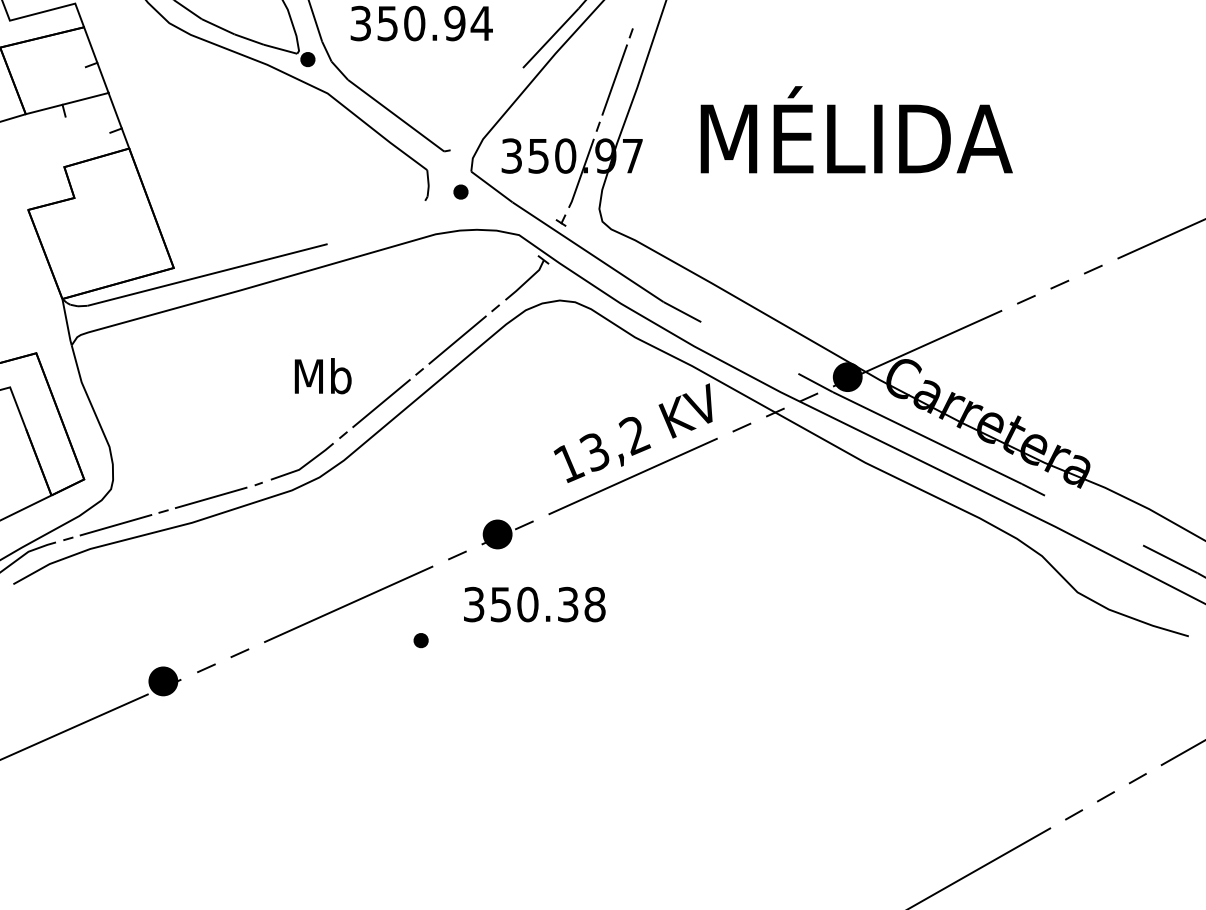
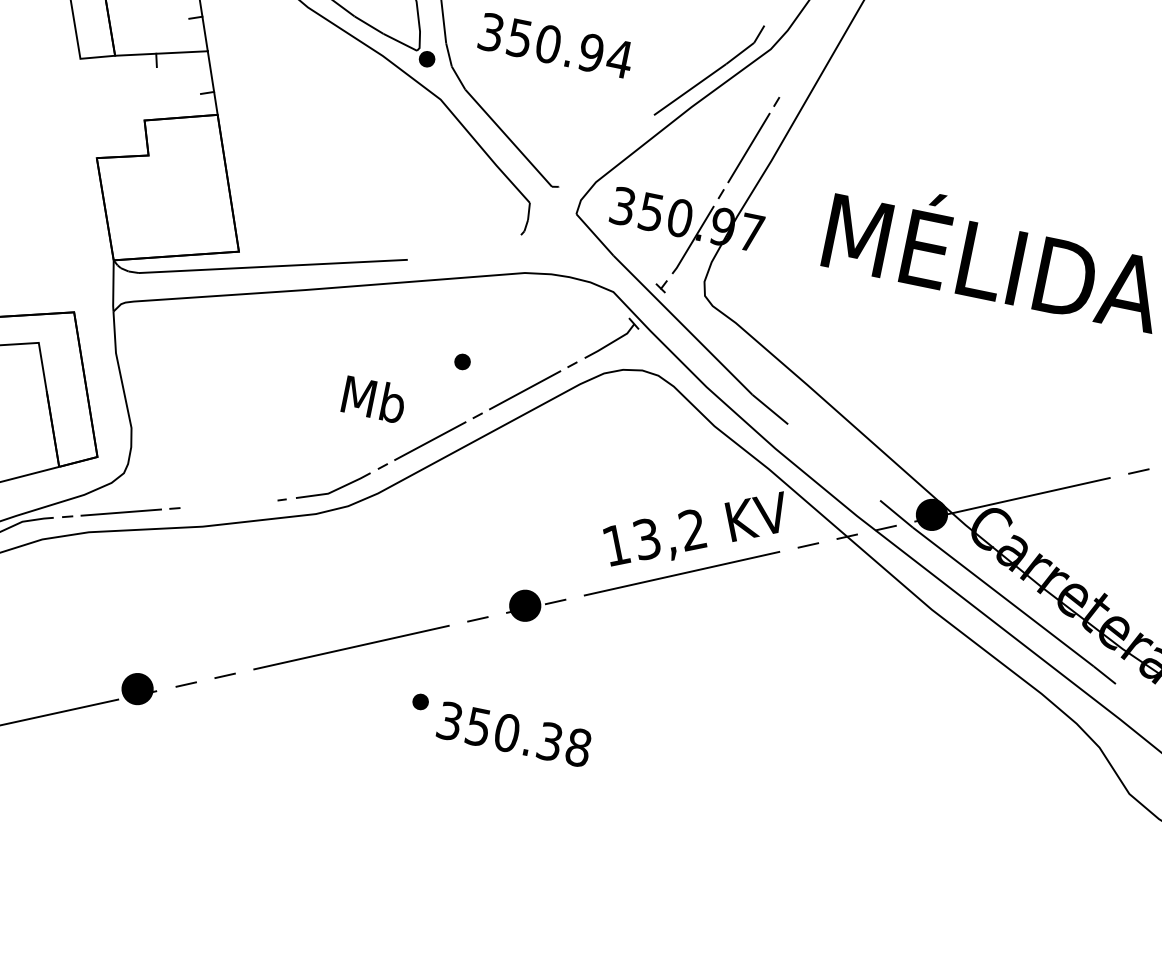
part: (460, 191) -> (462, 361), moved
line: (210, 497) -> (227, 503), removed
text: (534, 604) -> (514, 734), moved

